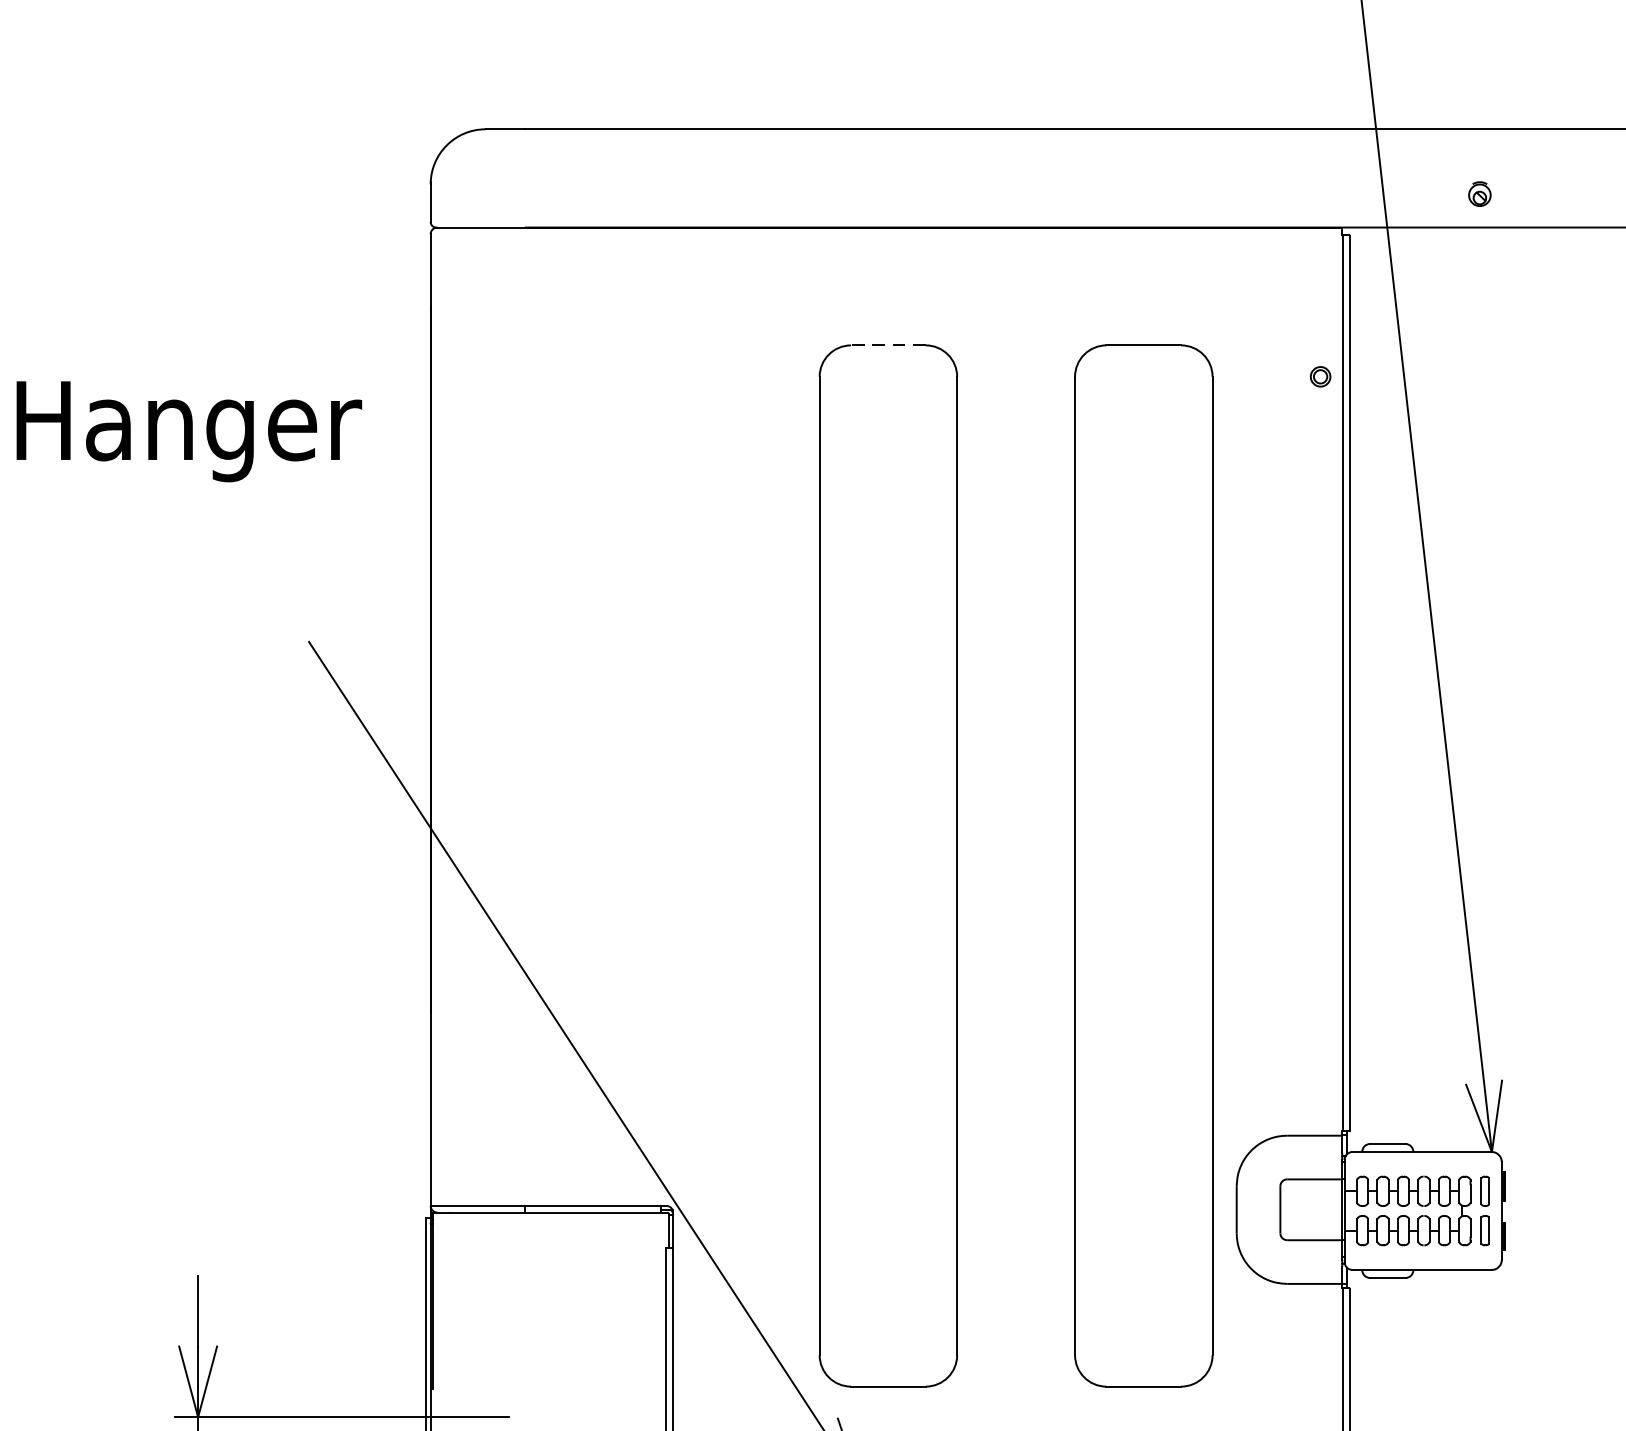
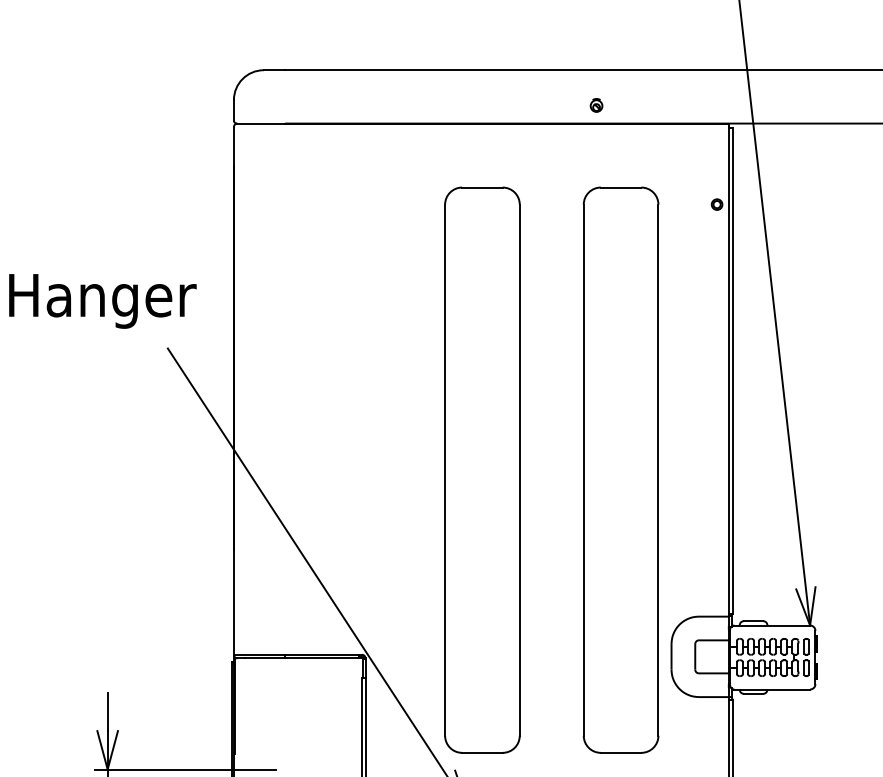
part: (1479, 194) -> (596, 105), moved
line: (886, 345) -> (481, 187), dashed -> solid
text: (188, 431) -> (102, 301), moved

